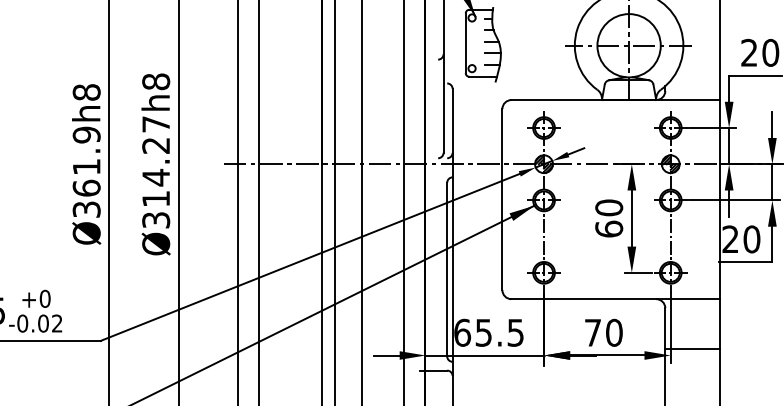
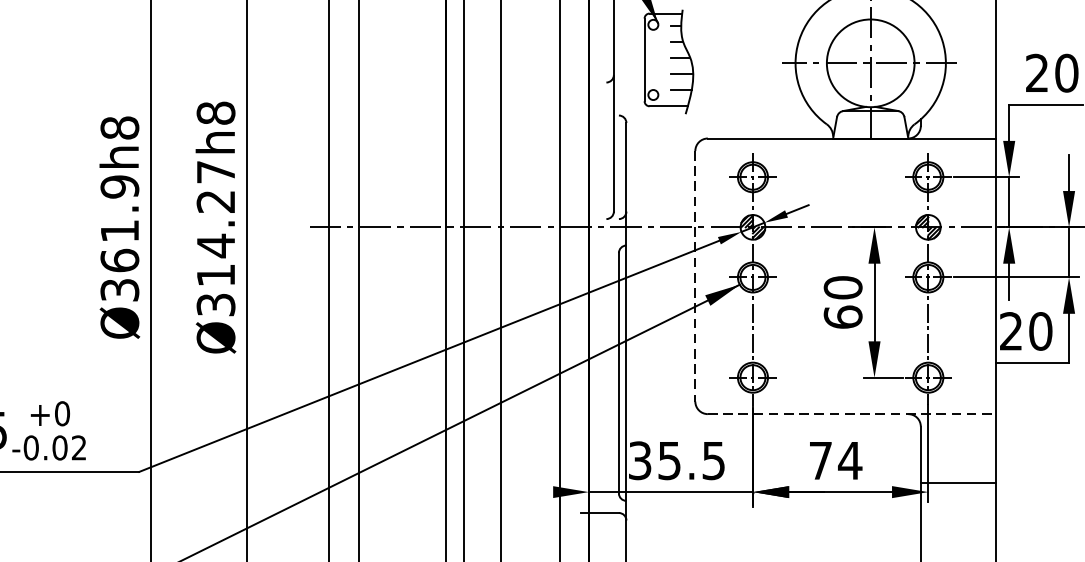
line: (502, 199) -> (695, 276), solid -> dashed
line: (616, 299) -> (853, 414), solid -> dashed
text: (462, 332) -> (640, 460), 65.5 -> 35.5
text: (614, 332) -> (850, 460), 70 -> 74
line: (386, 355) -> (534, 492), removed

